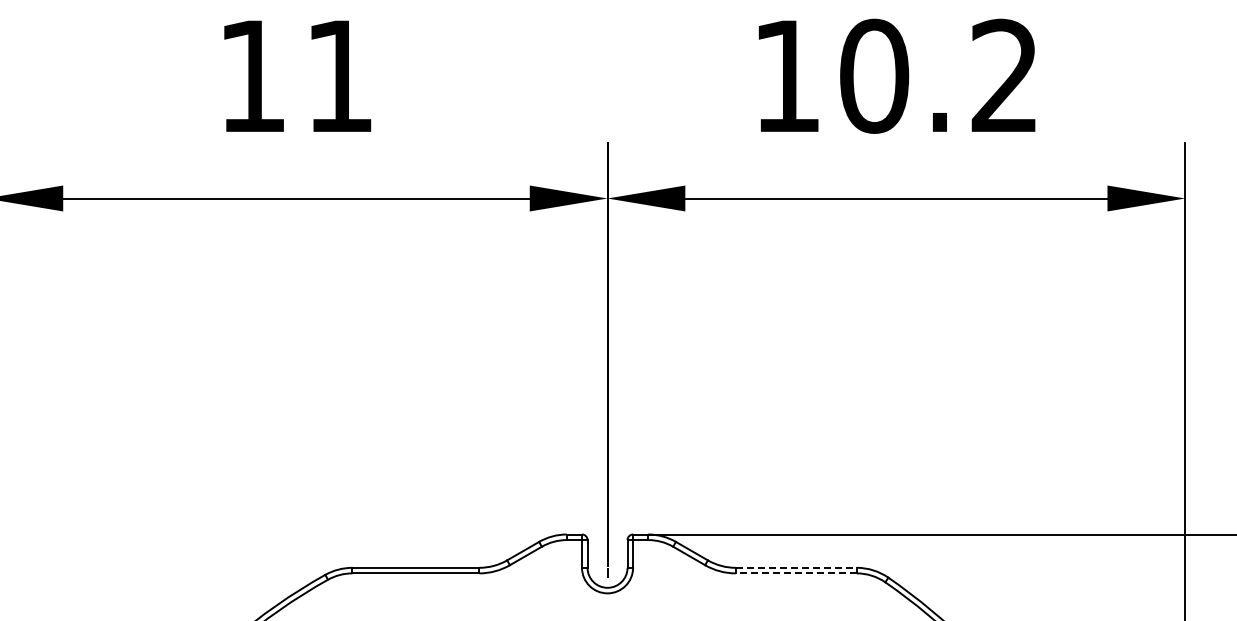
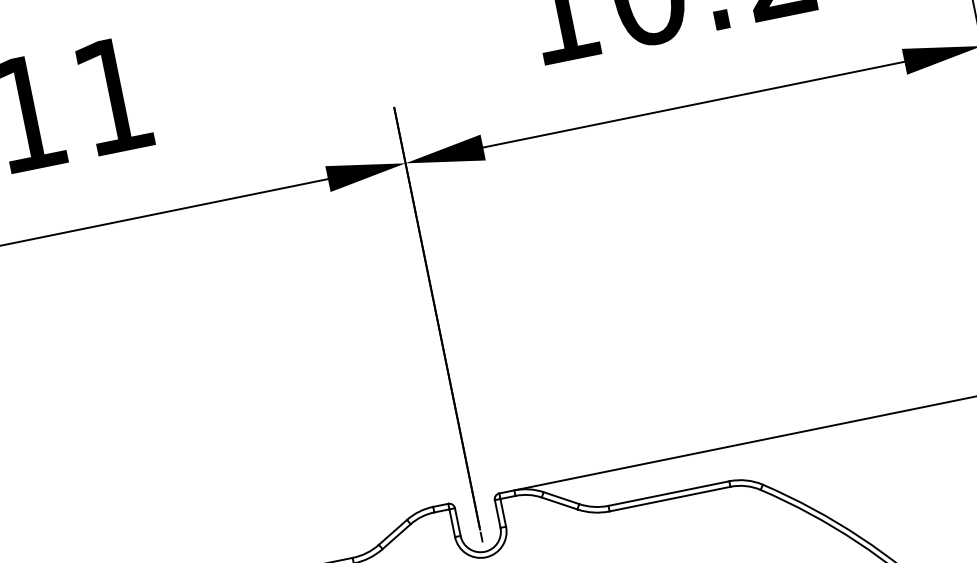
line: (796, 567) -> (669, 493), dashed -> solid
line: (796, 573) -> (670, 499), dashed -> solid

